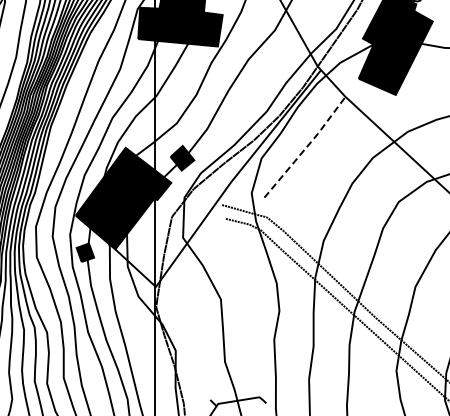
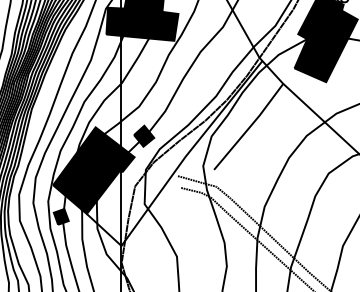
line: (306, 147) -> (249, 127), dashed -> solid

